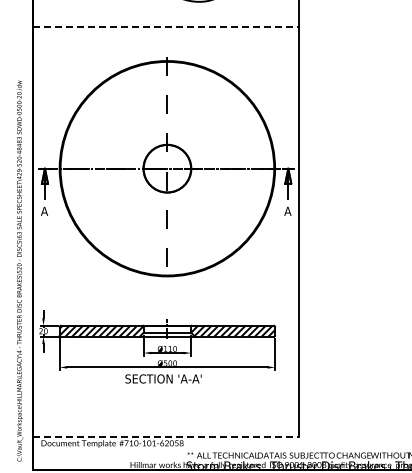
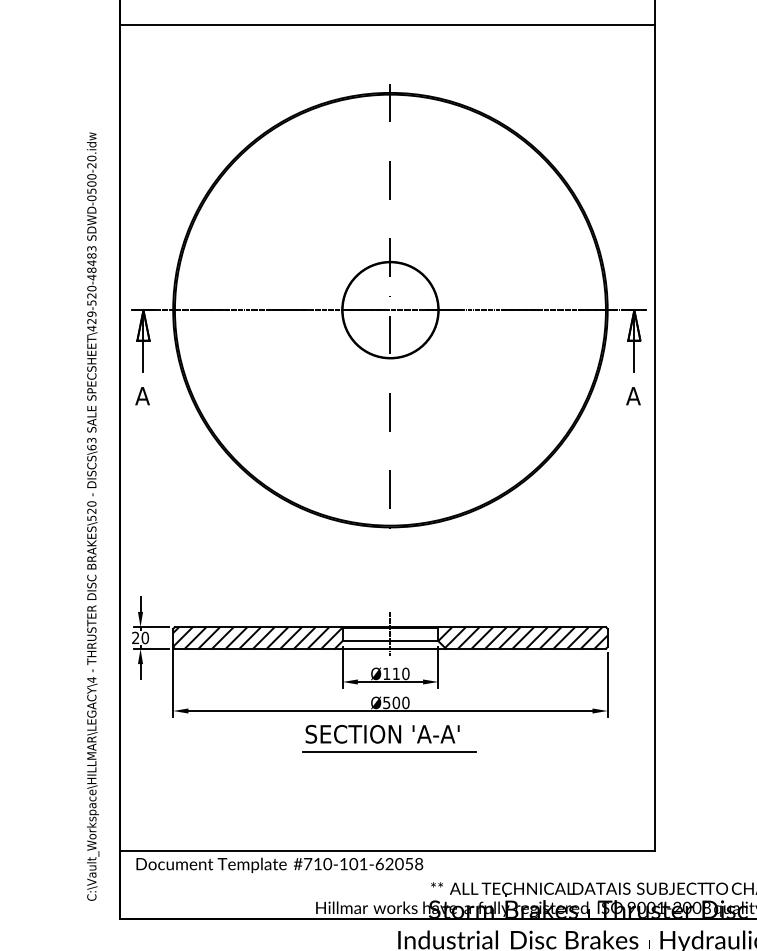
line: (165, 27) -> (386, 25), dashed -> solid
line: (166, 387) -> (388, 751), added
line: (165, 436) -> (386, 850), dashed -> solid

